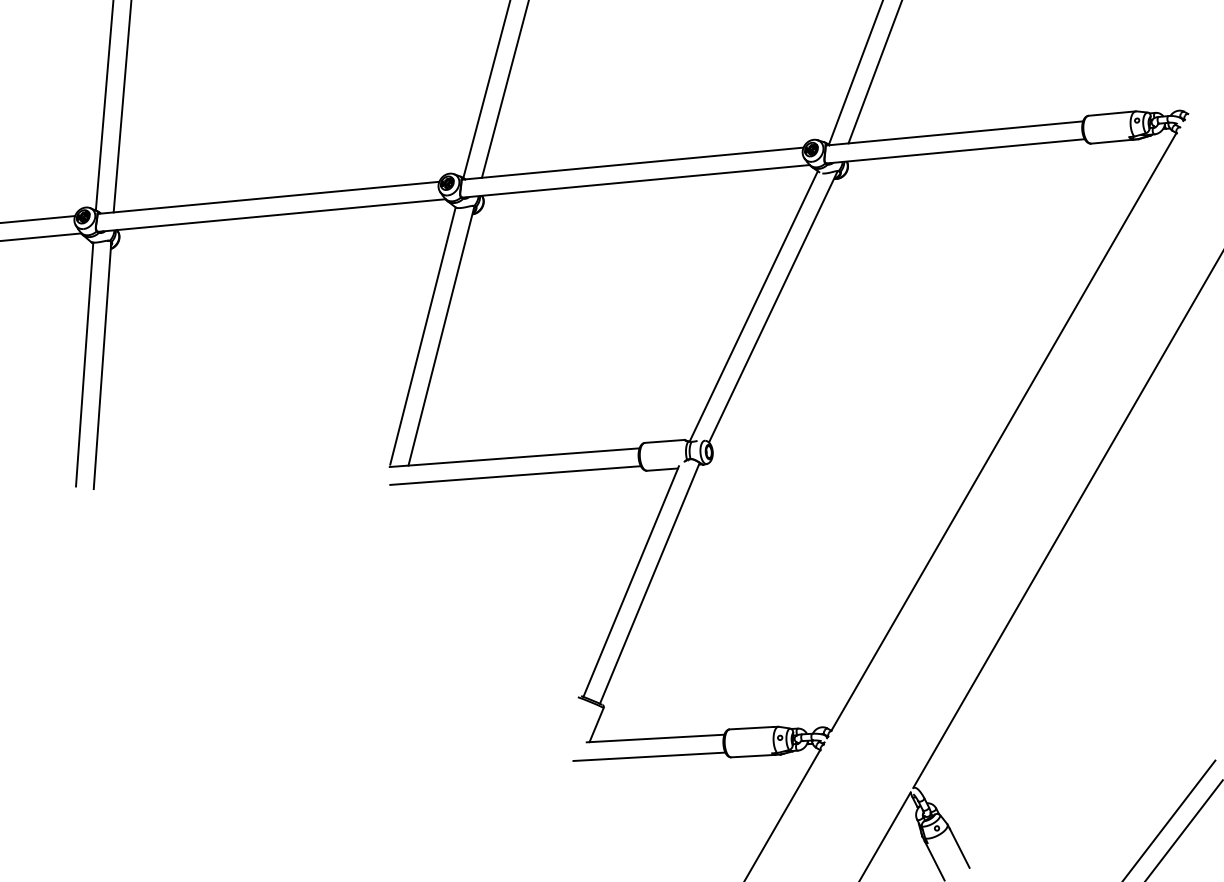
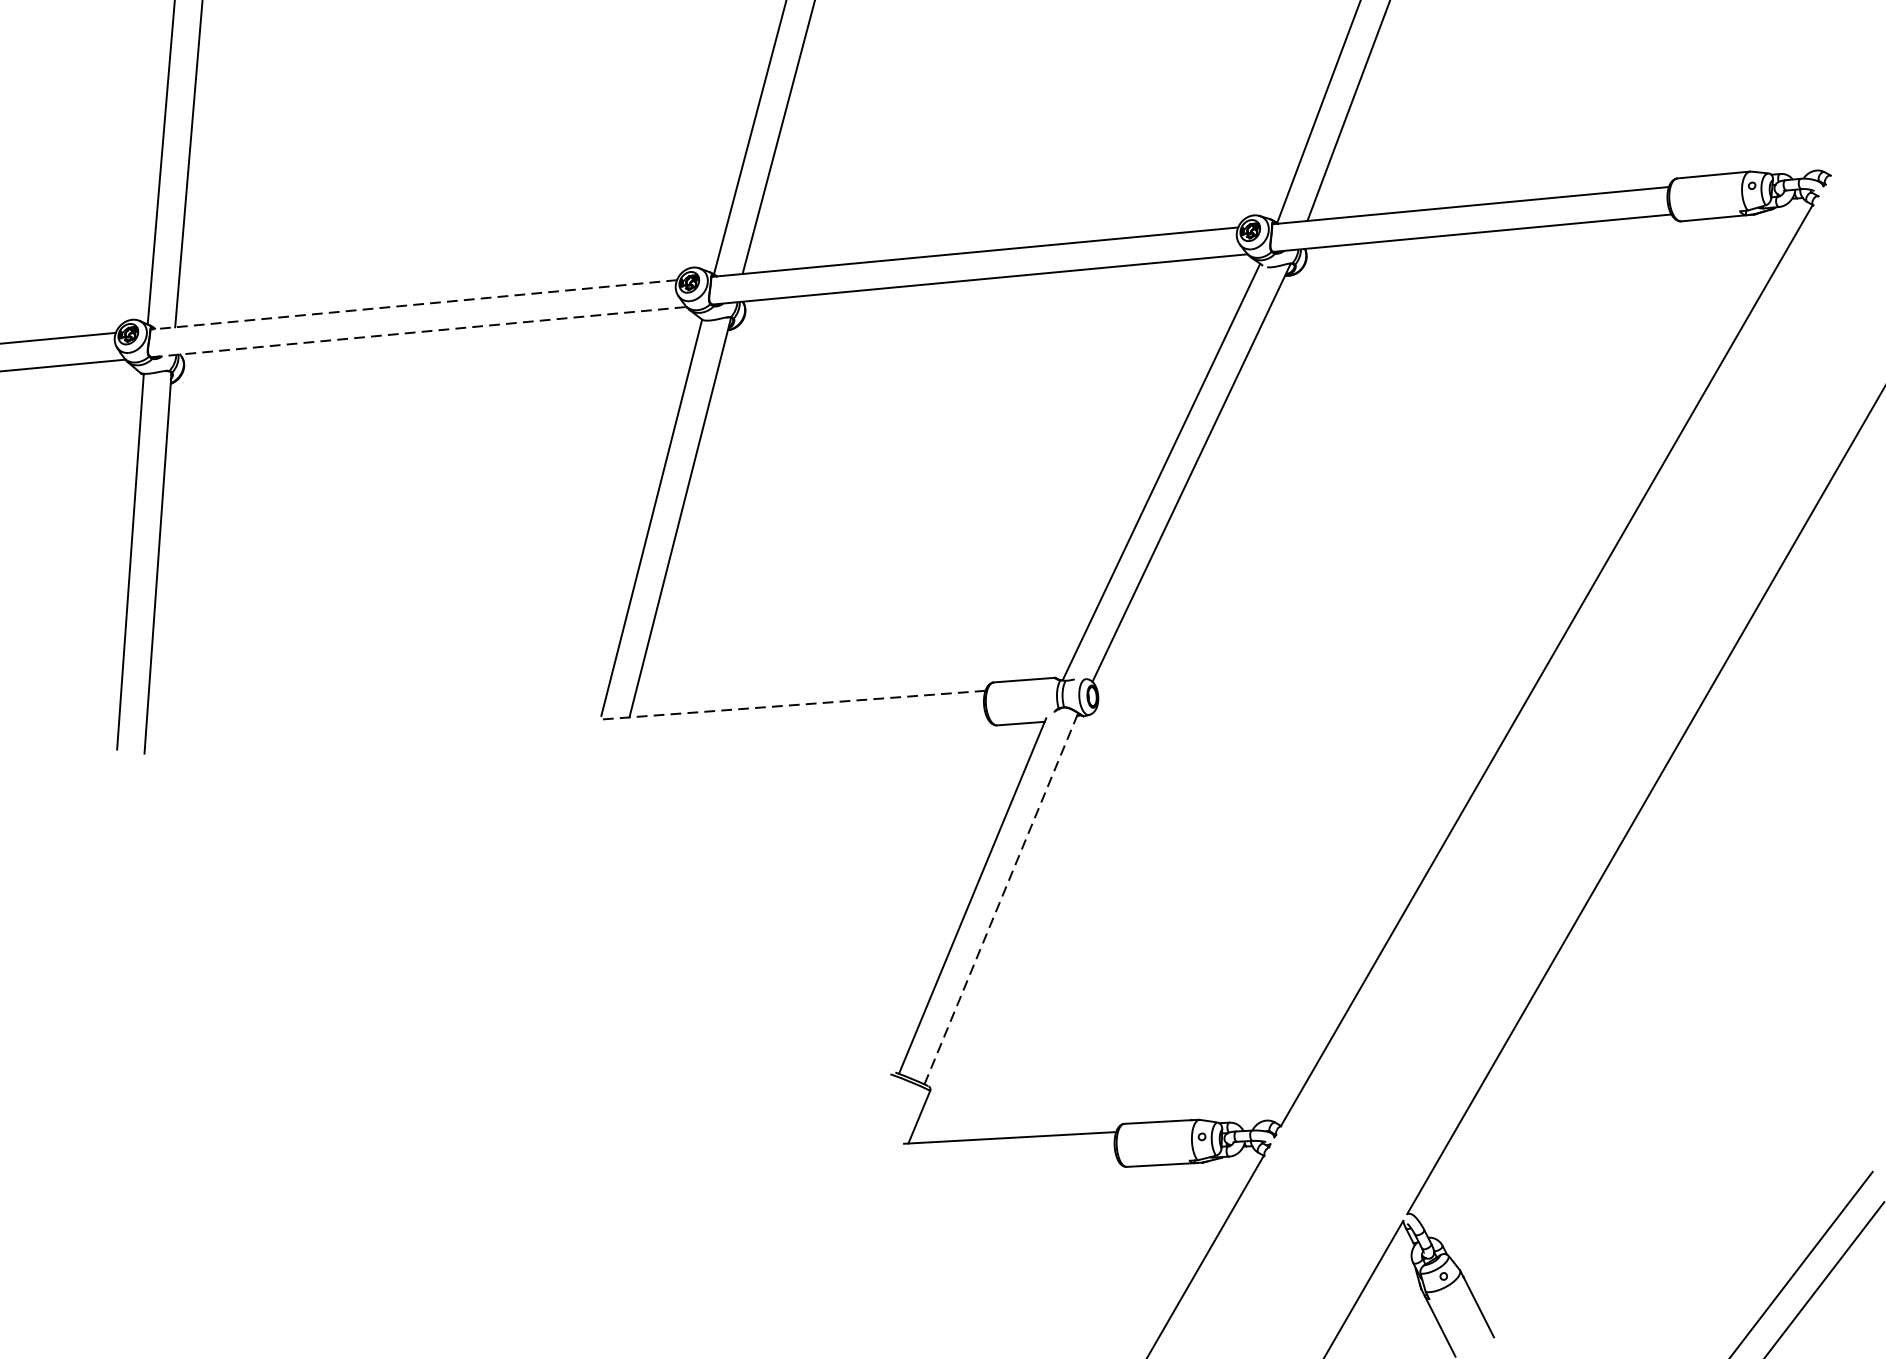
line: (268, 197) -> (413, 304), solid -> dashed
line: (272, 215) -> (419, 332), solid -> dashed
line: (514, 457) -> (792, 704), solid -> dashed
line: (515, 475) -> (794, 732), removed
line: (650, 582) -> (1002, 897), solid -> dashed
line: (649, 756) -> (1000, 1165), removed

